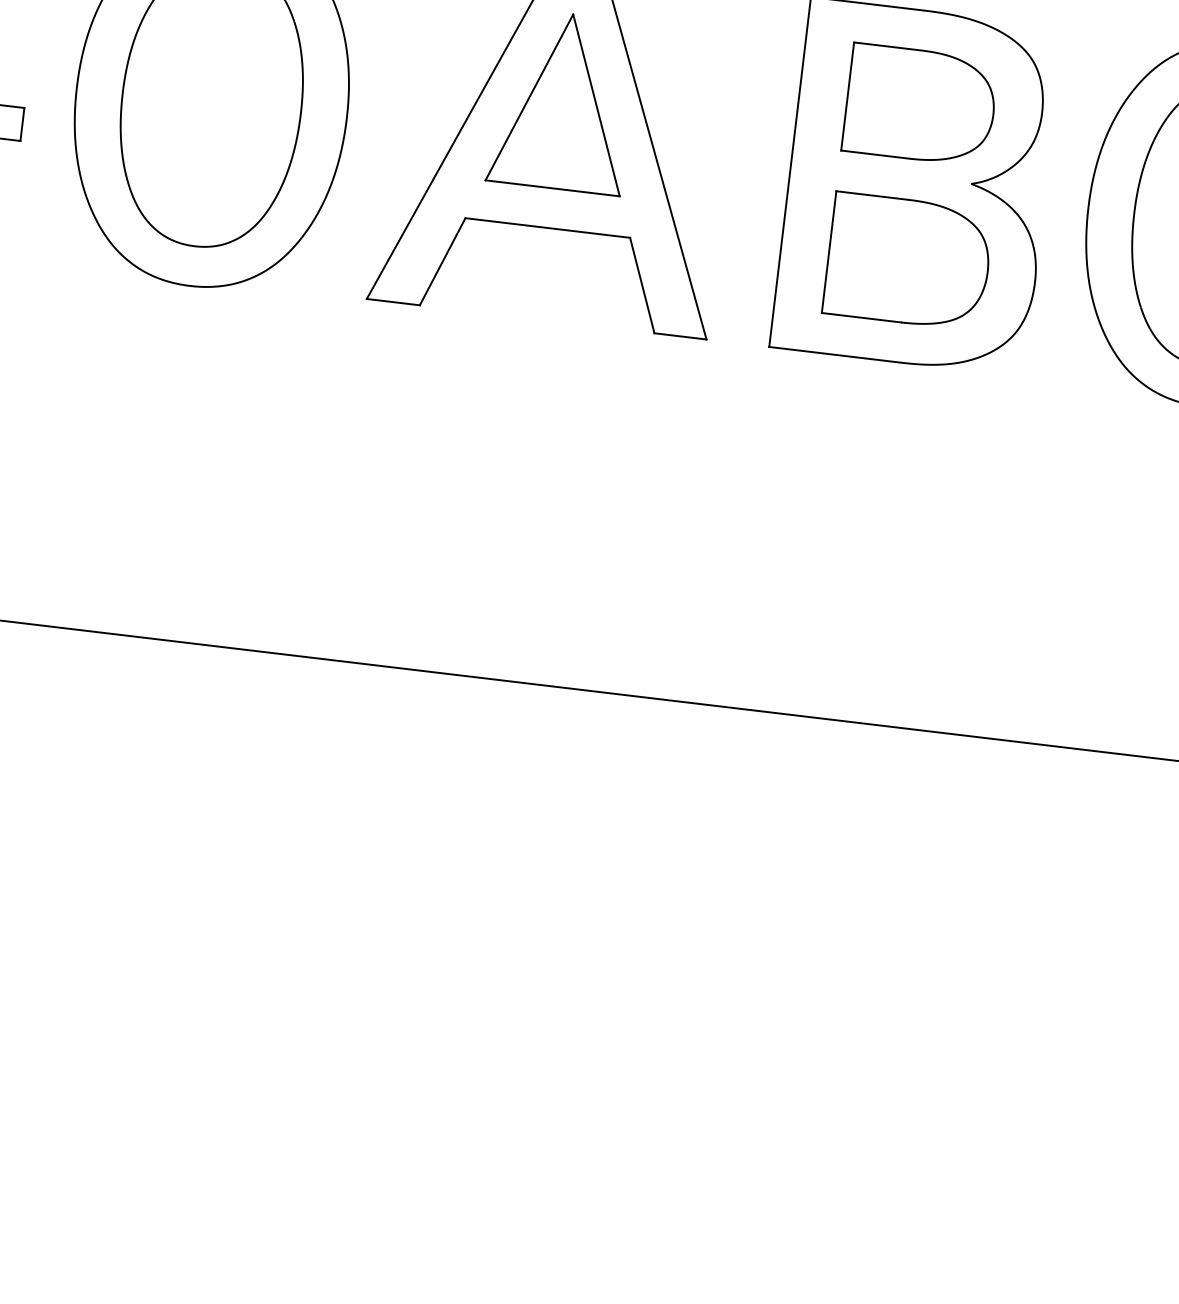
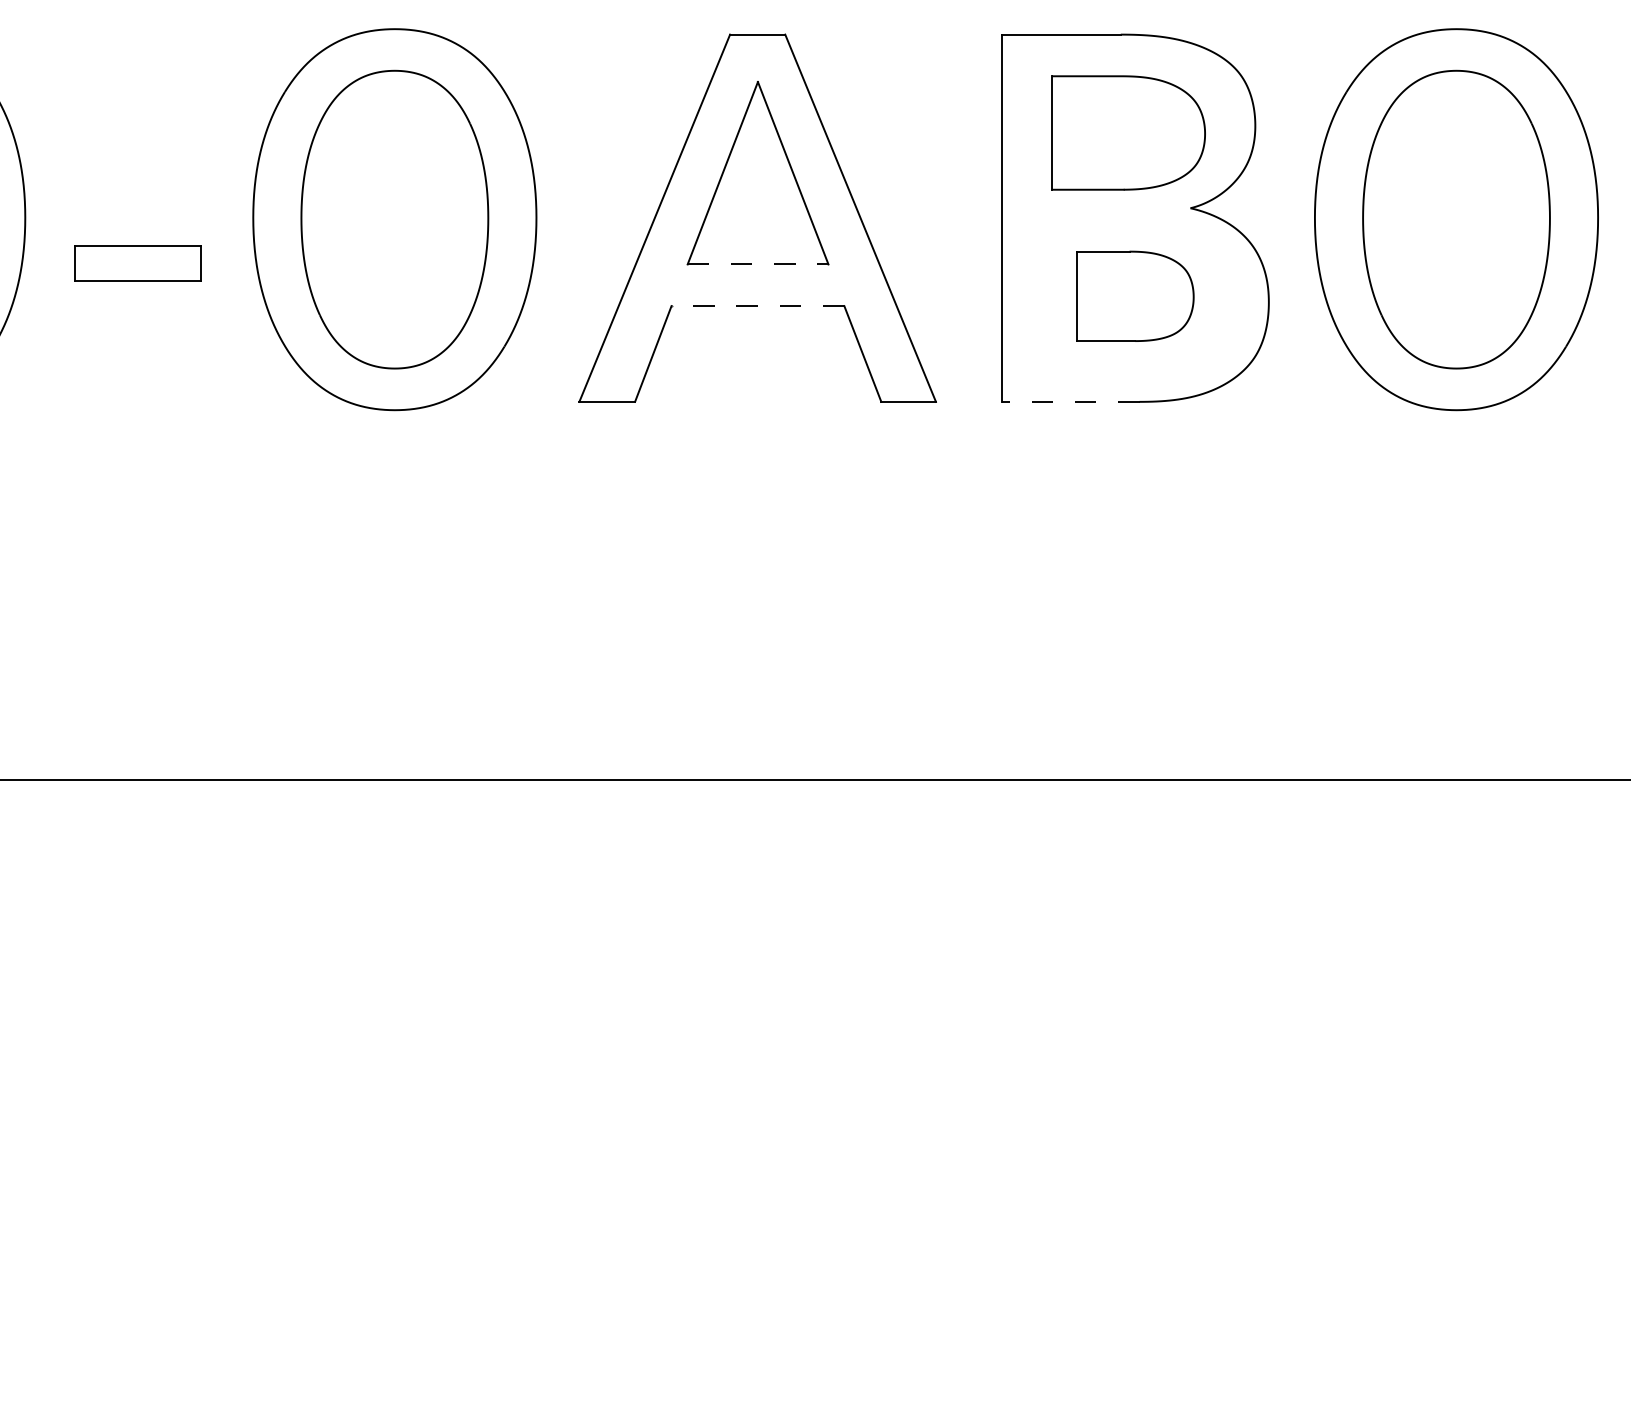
line: (553, 188) -> (758, 264), solid -> dashed
line: (547, 228) -> (757, 306), solid -> dashed
part: (908, 261) -> (1135, 296), size x0.7
line: (834, 354) -> (1070, 401), solid -> dashed

